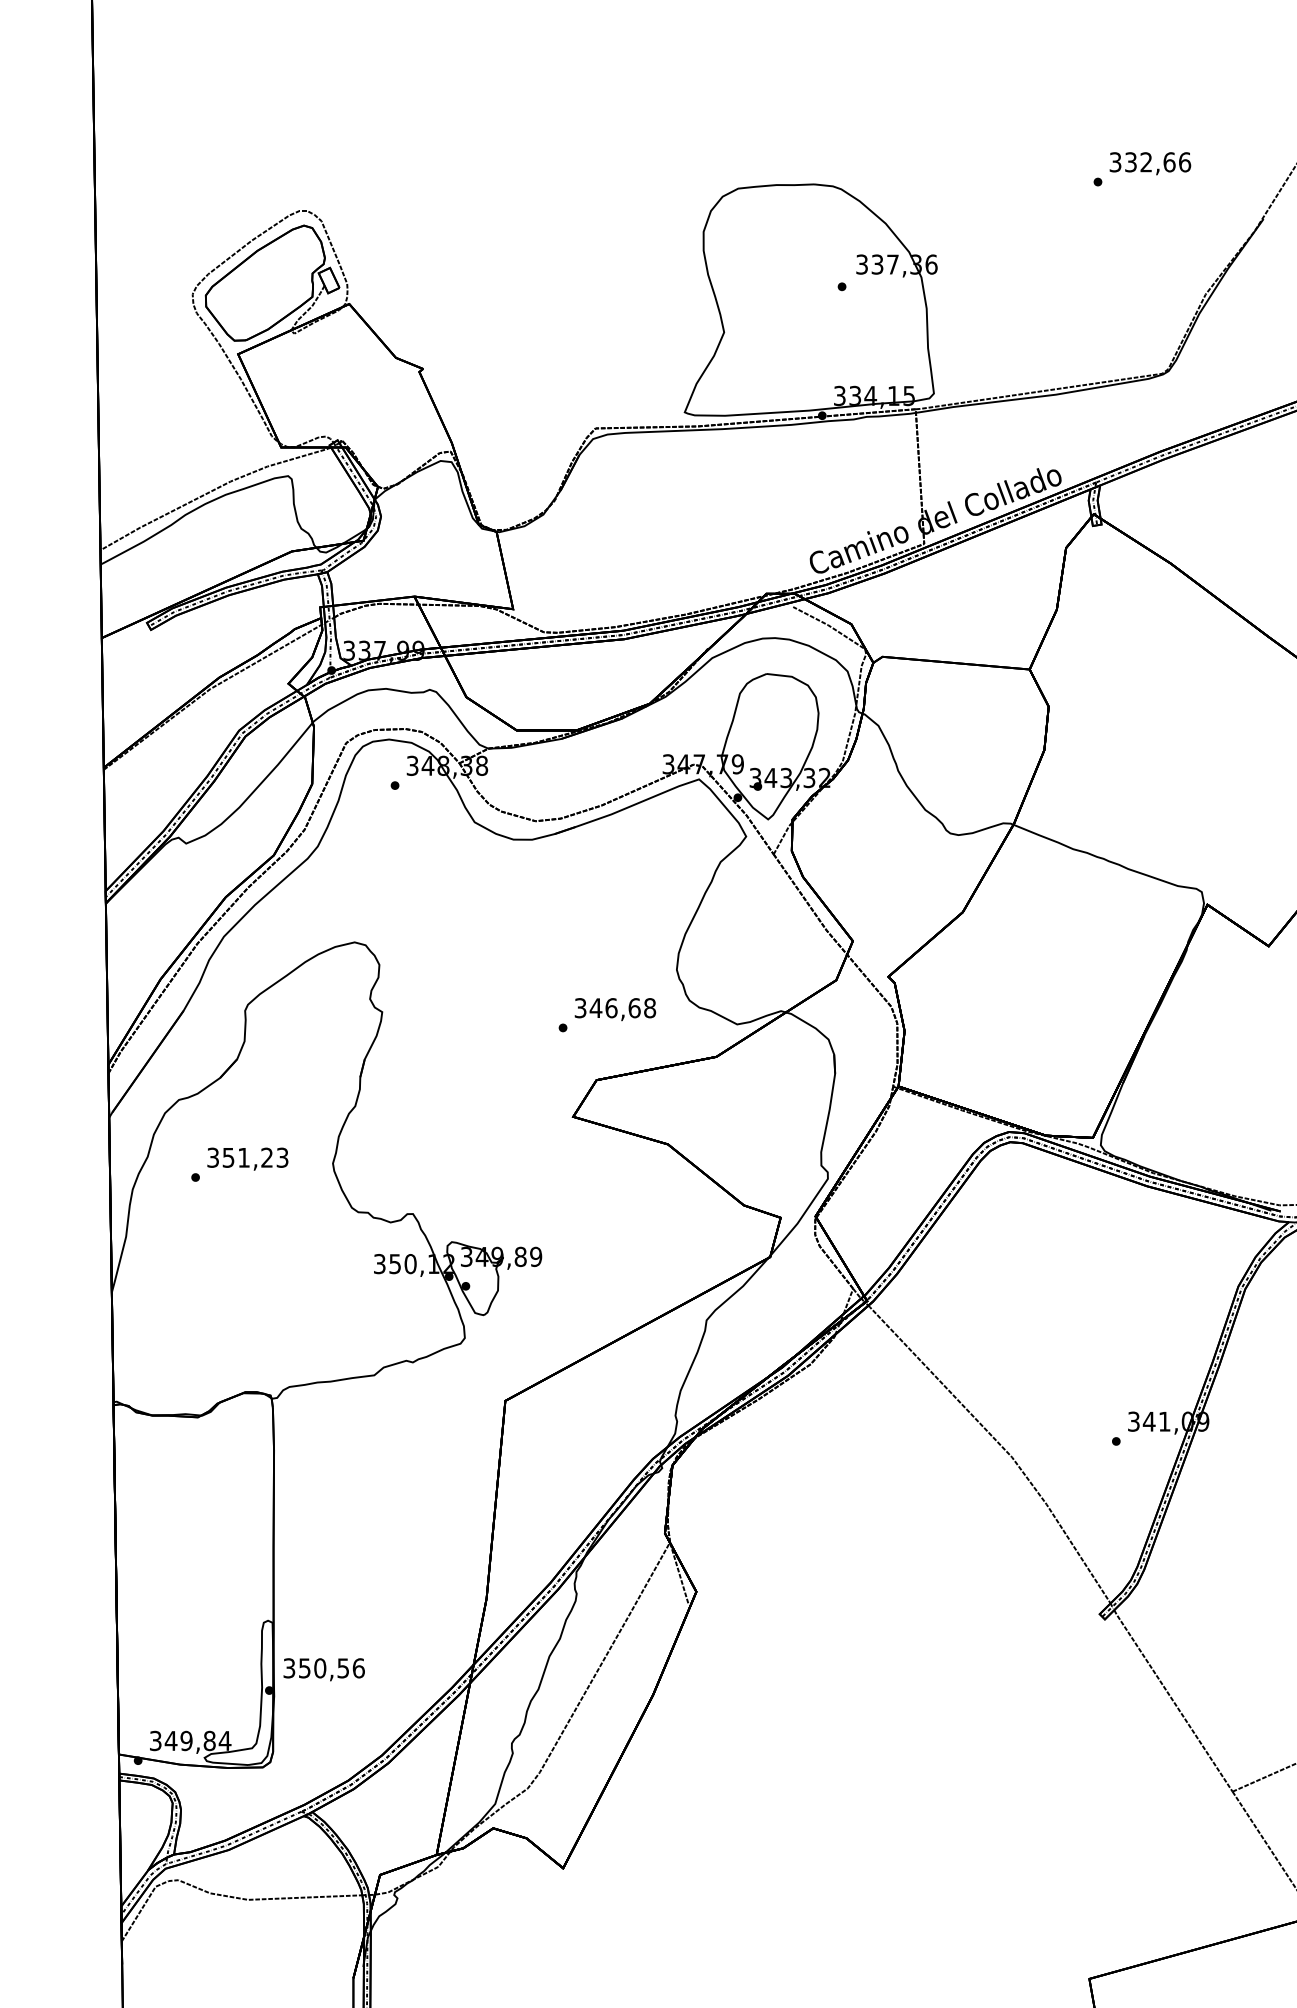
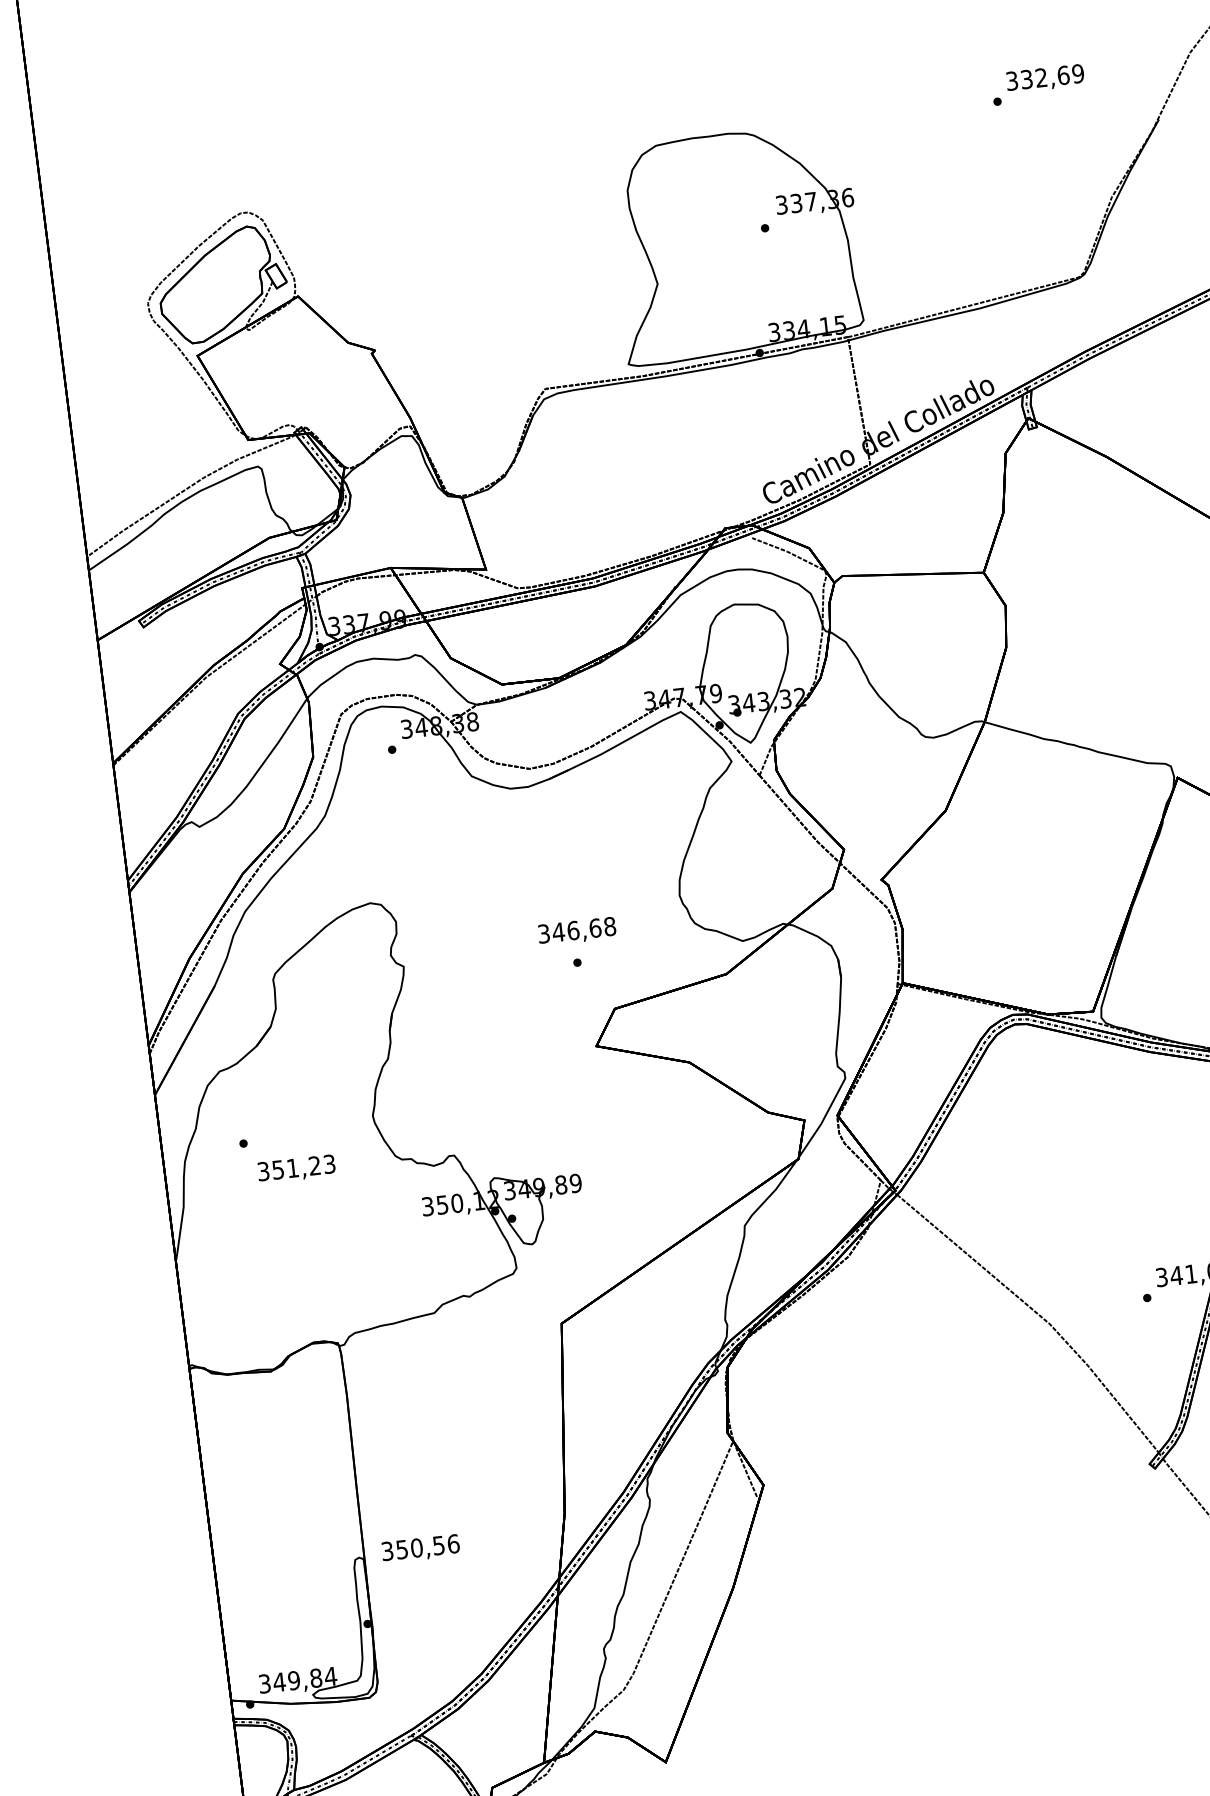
text: (1184, 162) -> (1077, 74), 332,66 -> 332,69
text: (615, 1009) -> (577, 931), moved
text: (247, 1158) -> (296, 1168), moved
text: (323, 1669) -> (420, 1548), moved

